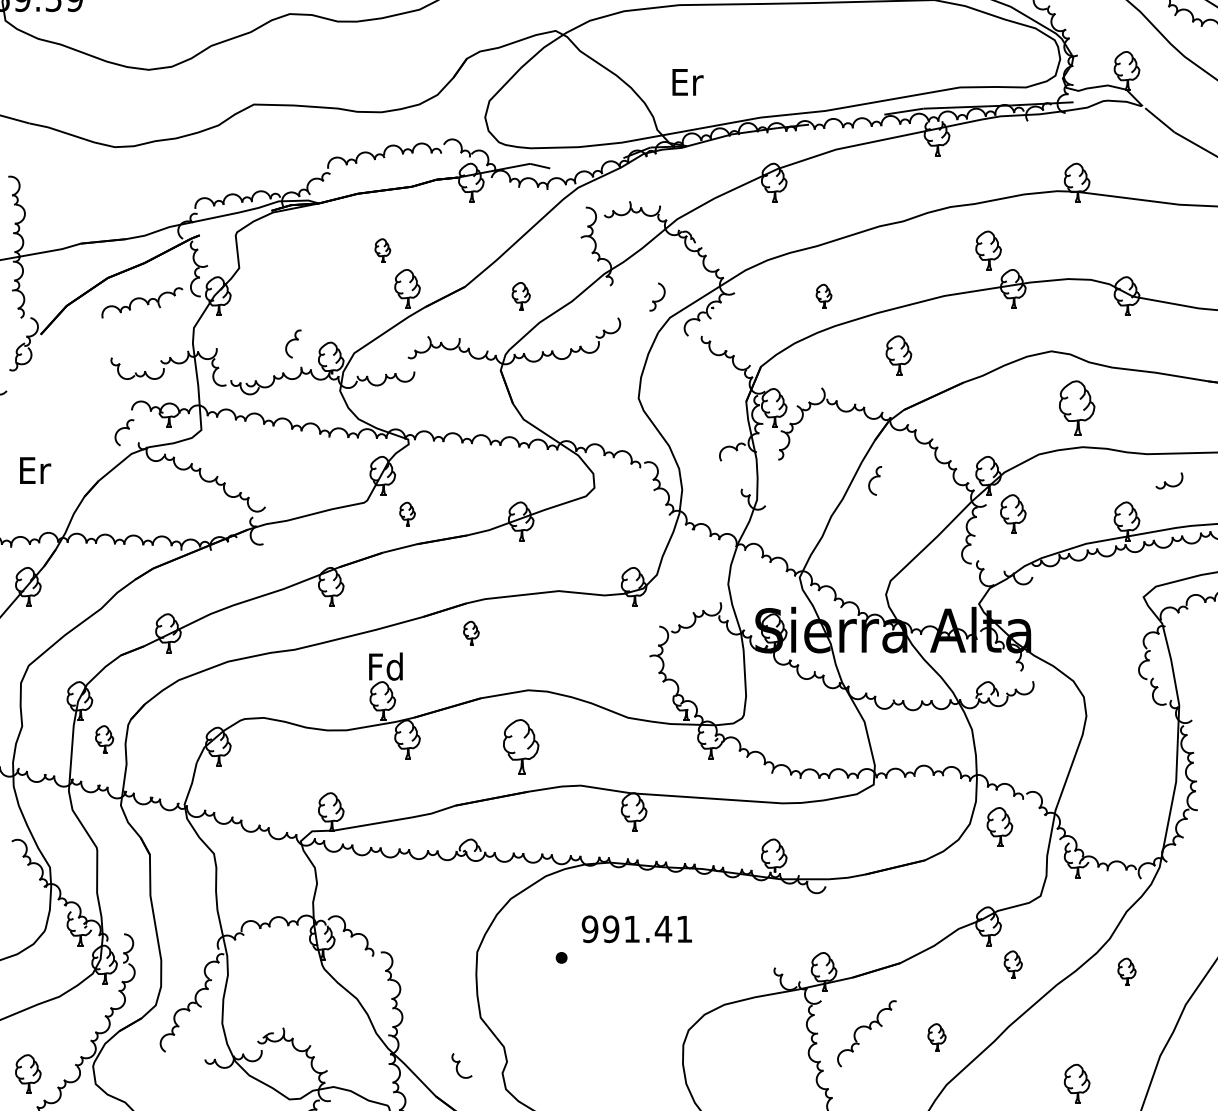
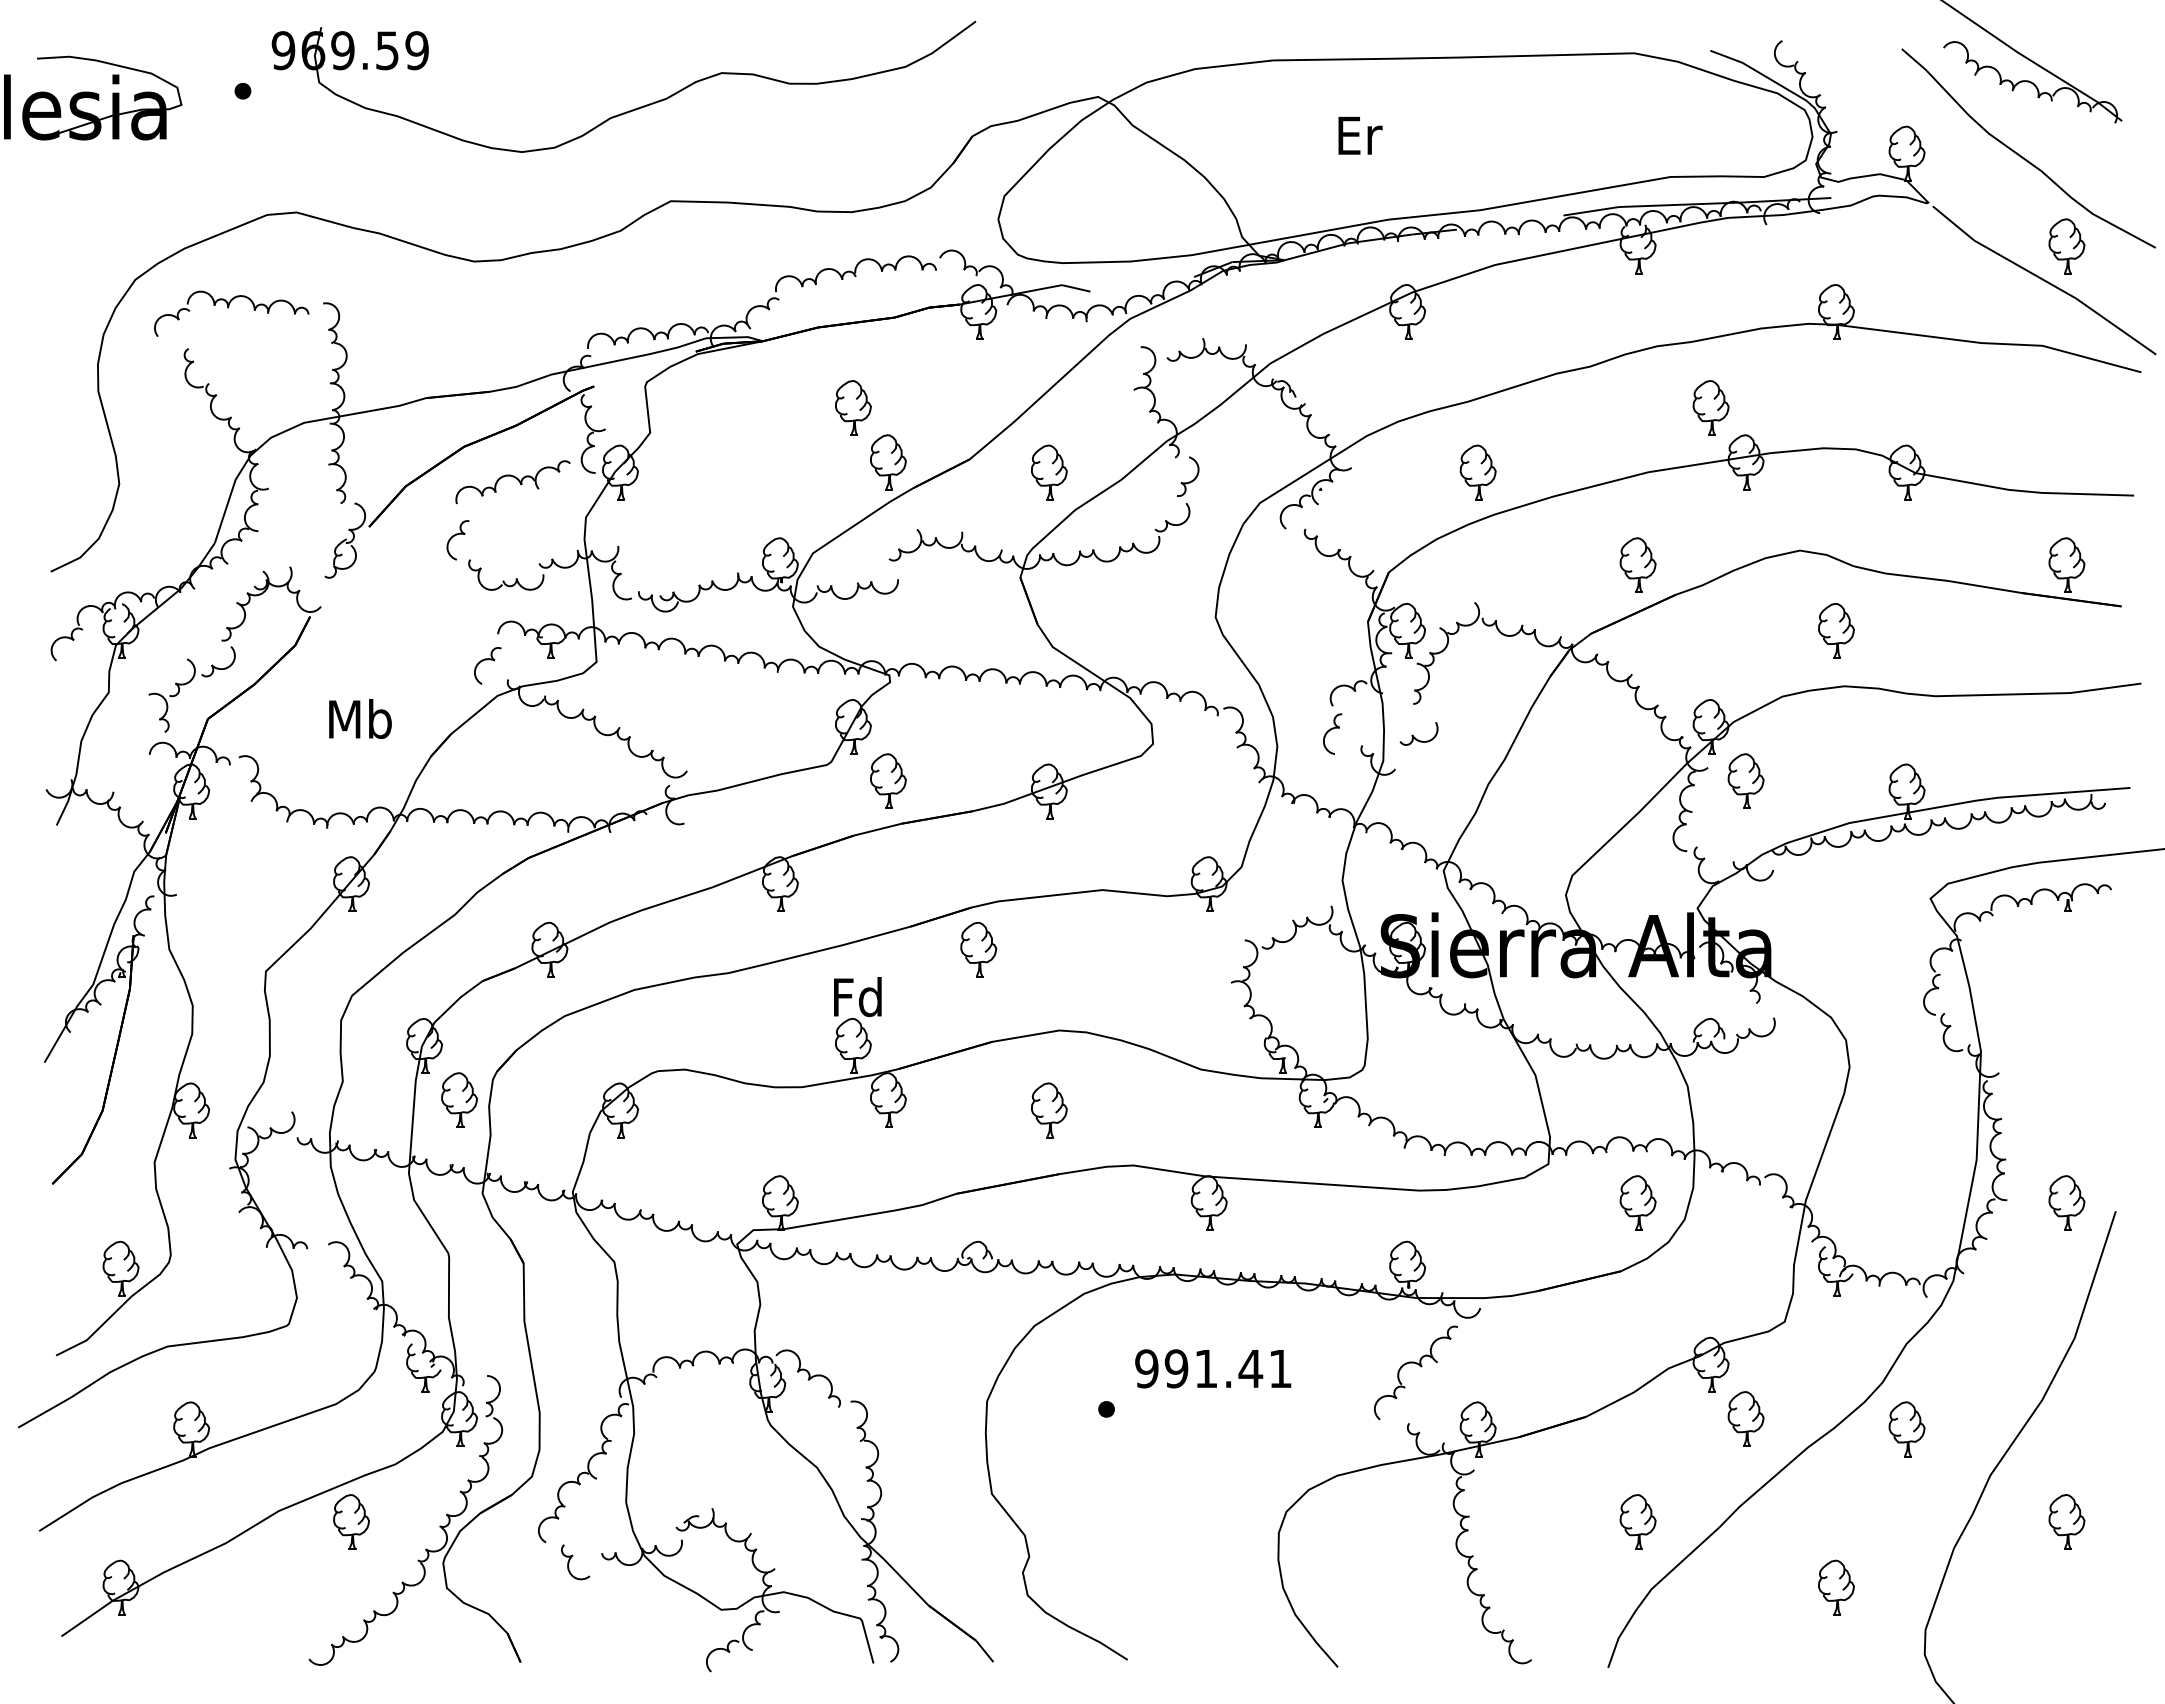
text: (688, 82) -> (1360, 135), moved
part: (382, 250) -> (853, 407), size x1.67
part: (521, 296) -> (1049, 472), size x1.43
part: (656, 296) -> (1187, 476), moved
part: (823, 296) -> (1477, 472), size x1.67
part: (293, 344) -> (457, 540), moved
part: (898, 354) -> (1637, 564), moved
part: (1077, 407) -> (1836, 630), size x0.71
text: (34, 470) -> (360, 719), Er -> Mb
part: (875, 480) -> (1332, 733), moved
part: (1169, 480) -> (1418, 733), moved
part: (407, 513) -> (888, 780), size x1.67
part: (471, 633) -> (978, 949), size x1.67
part: (104, 739) -> (459, 1099), size x1.43
part: (521, 746) -> (1049, 1110), size x0.71
part: (999, 826) -> (1637, 1202), moved
part: (1012, 964) -> (1745, 1418), size x1.43
part: (1126, 972) -> (1906, 1429), size x1.43
part: (868, 1028) -> (1418, 1365), moved
part: (936, 1037) -> (1637, 1521), size x1.43
part: (461, 1066) -> (575, 1562), moved
part: (28, 1073) -> (351, 1521), moved

